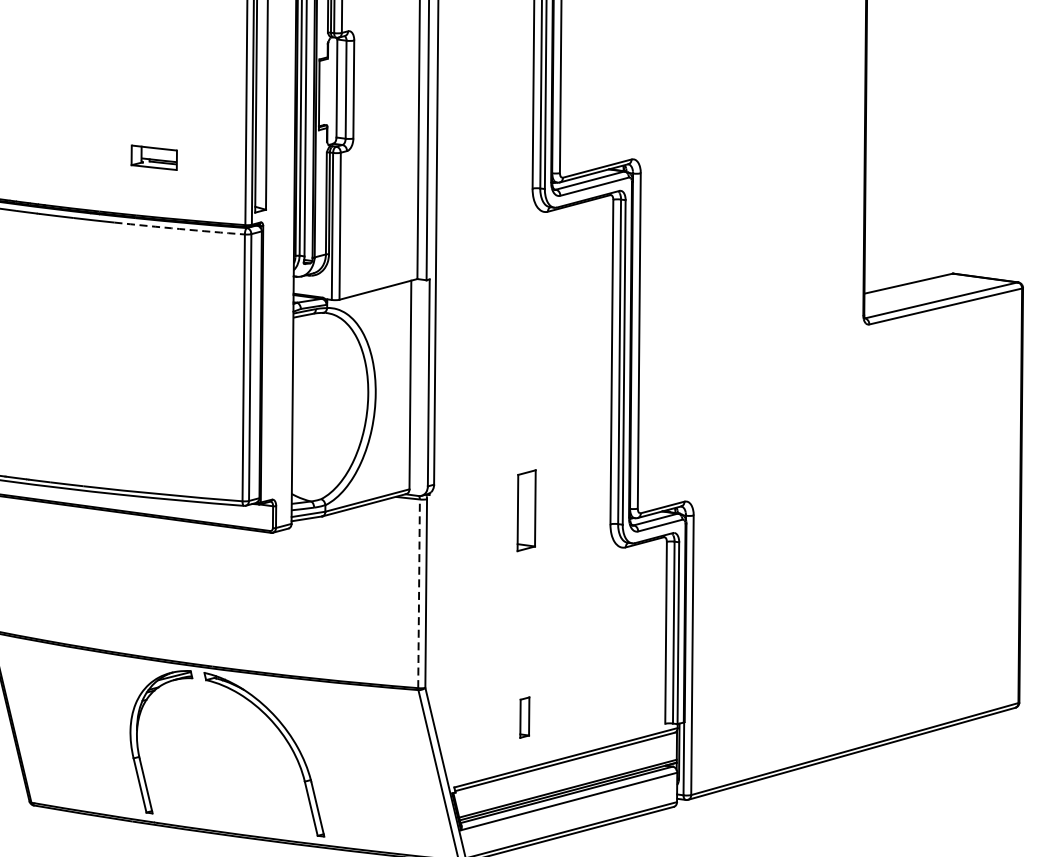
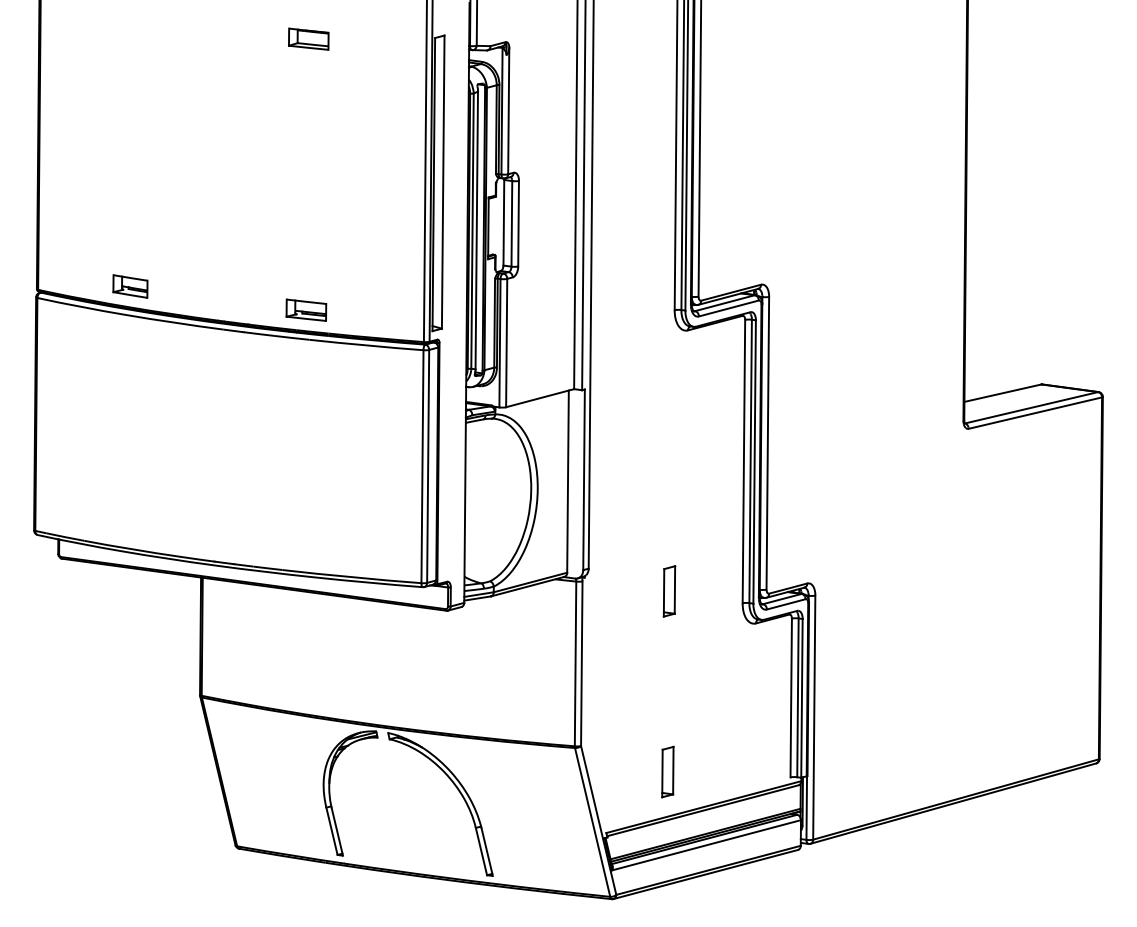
part: (154, 156) -> (306, 309), moved
arc: (179, 229) -> (366, 345), dashed -> solid
part: (526, 510) -> (669, 591), size x0.71
line: (418, 593) -> (575, 663), dashed -> solid
part: (524, 717) -> (667, 771), size x1.43

